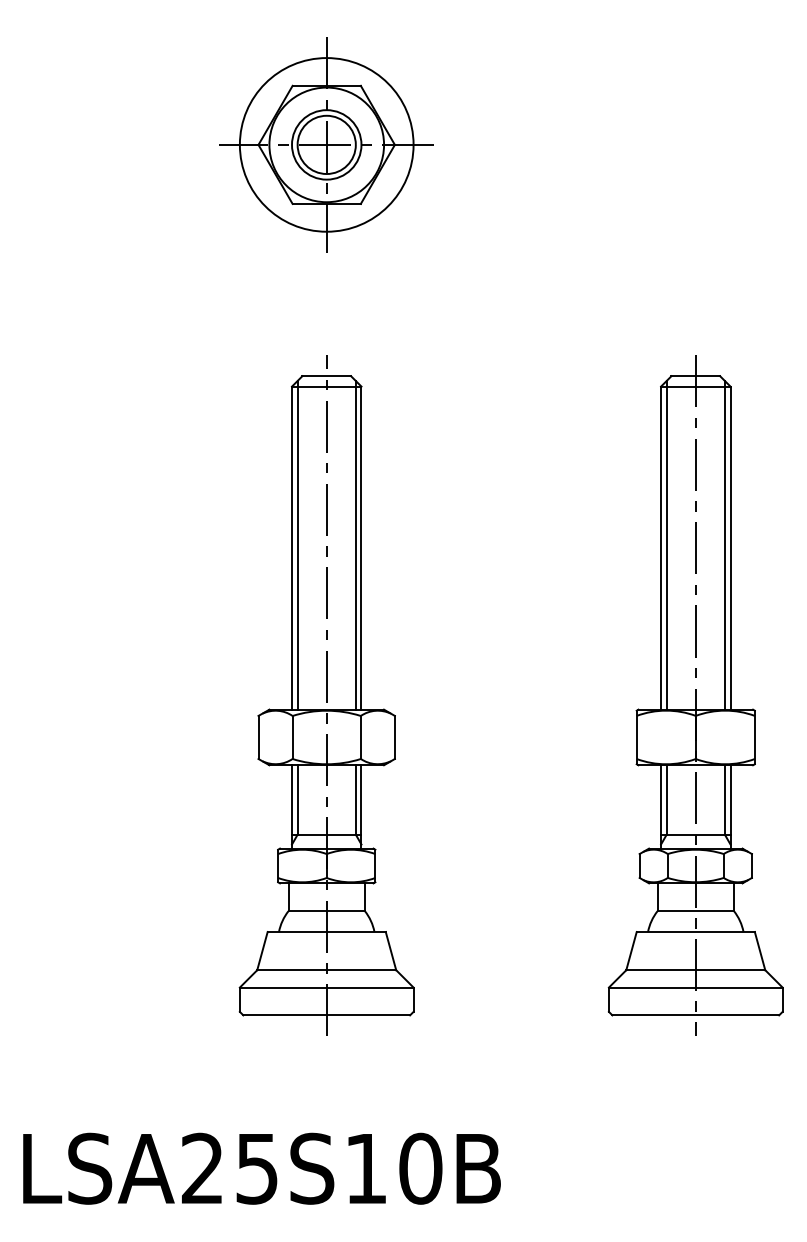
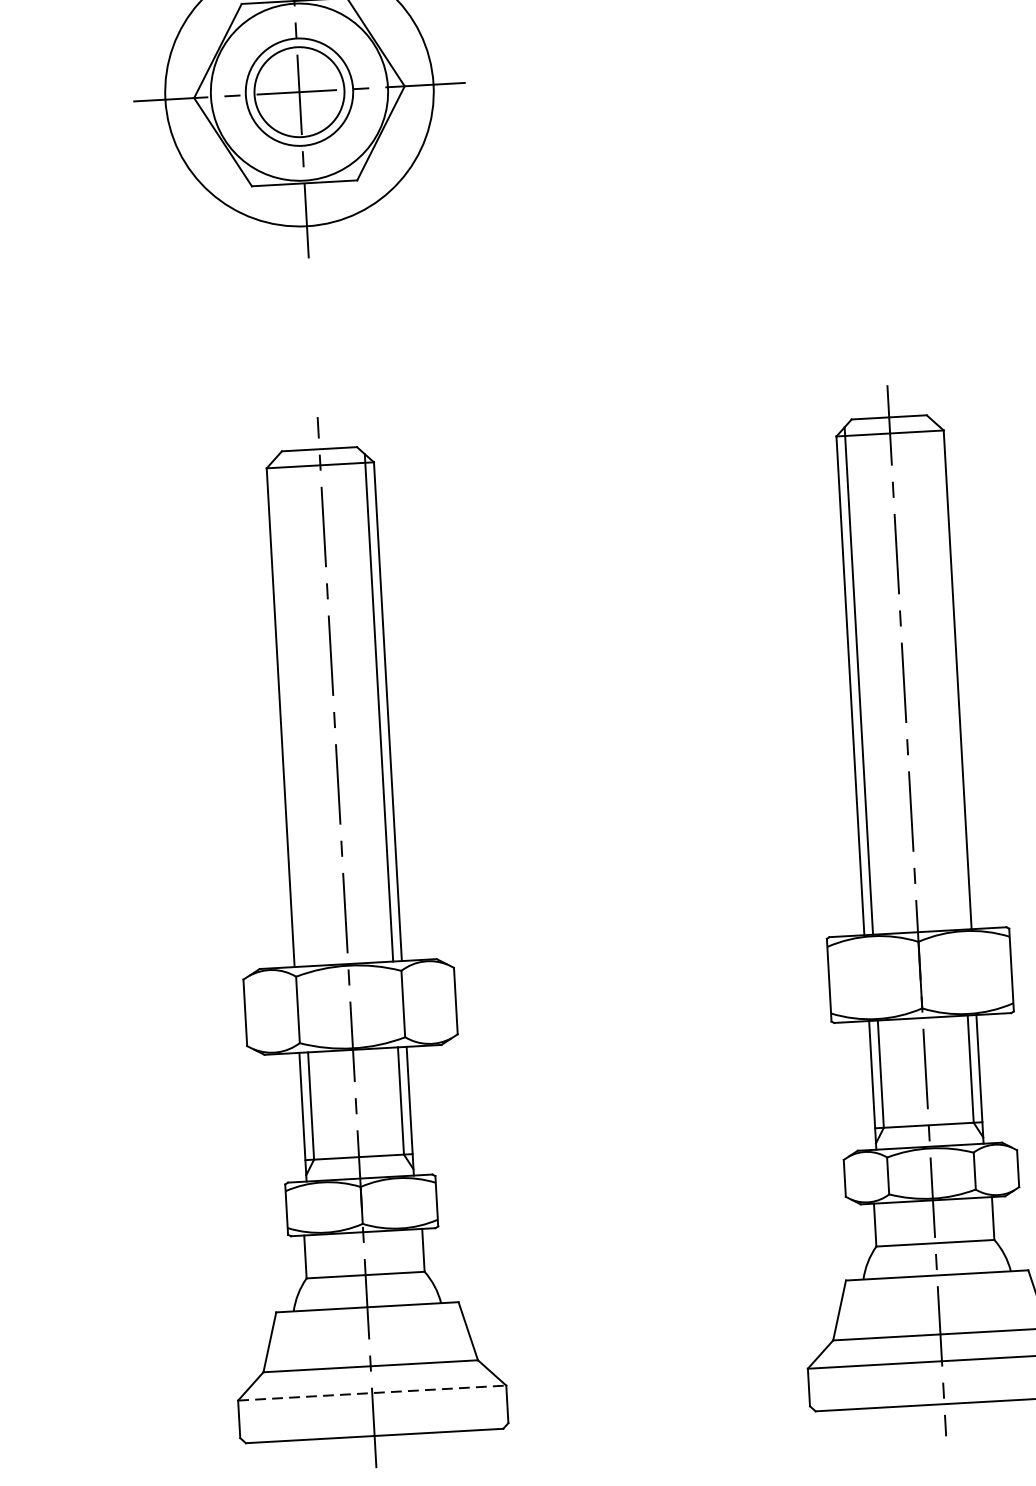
line: (297, 544) -> (288, 711), removed
line: (724, 544) -> (948, 674), removed
line: (326, 987) -> (371, 1392), solid -> dashed

